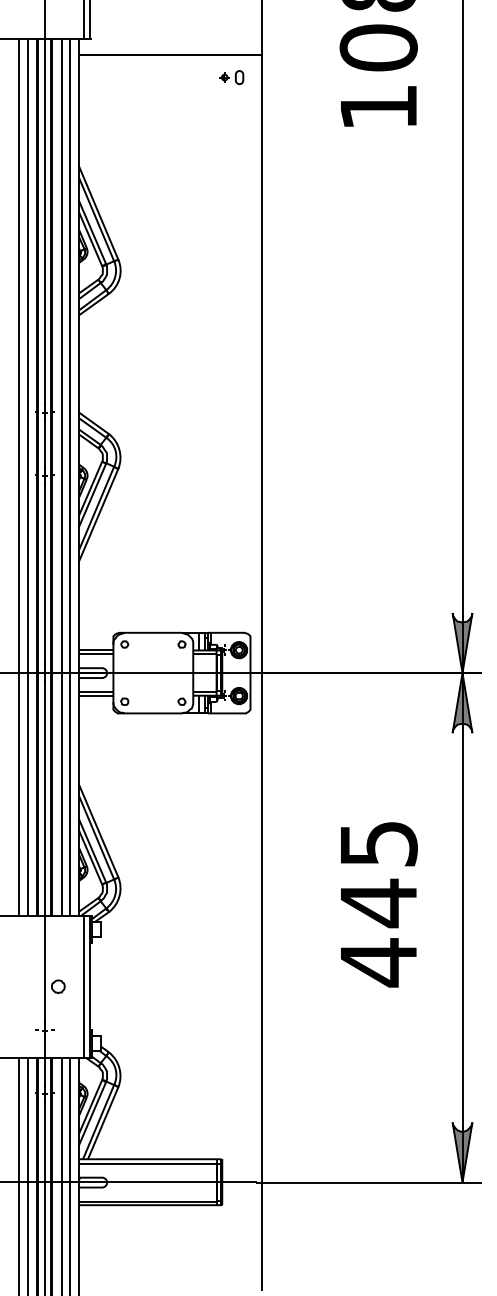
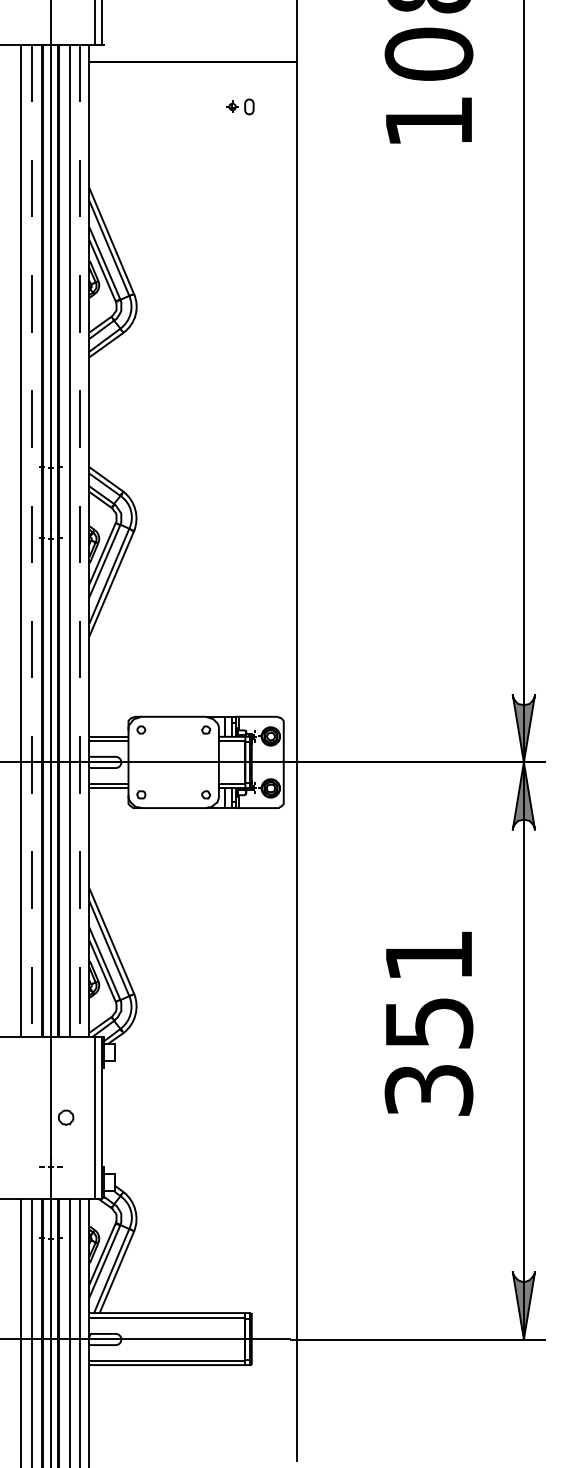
part: (231, 77) -> (240, 106), moved
line: (27, 478) -> (31, 541), solid -> dashed
line: (70, 478) -> (79, 541), solid -> dashed
text: (378, 904) -> (428, 1024), 445 -> 351

